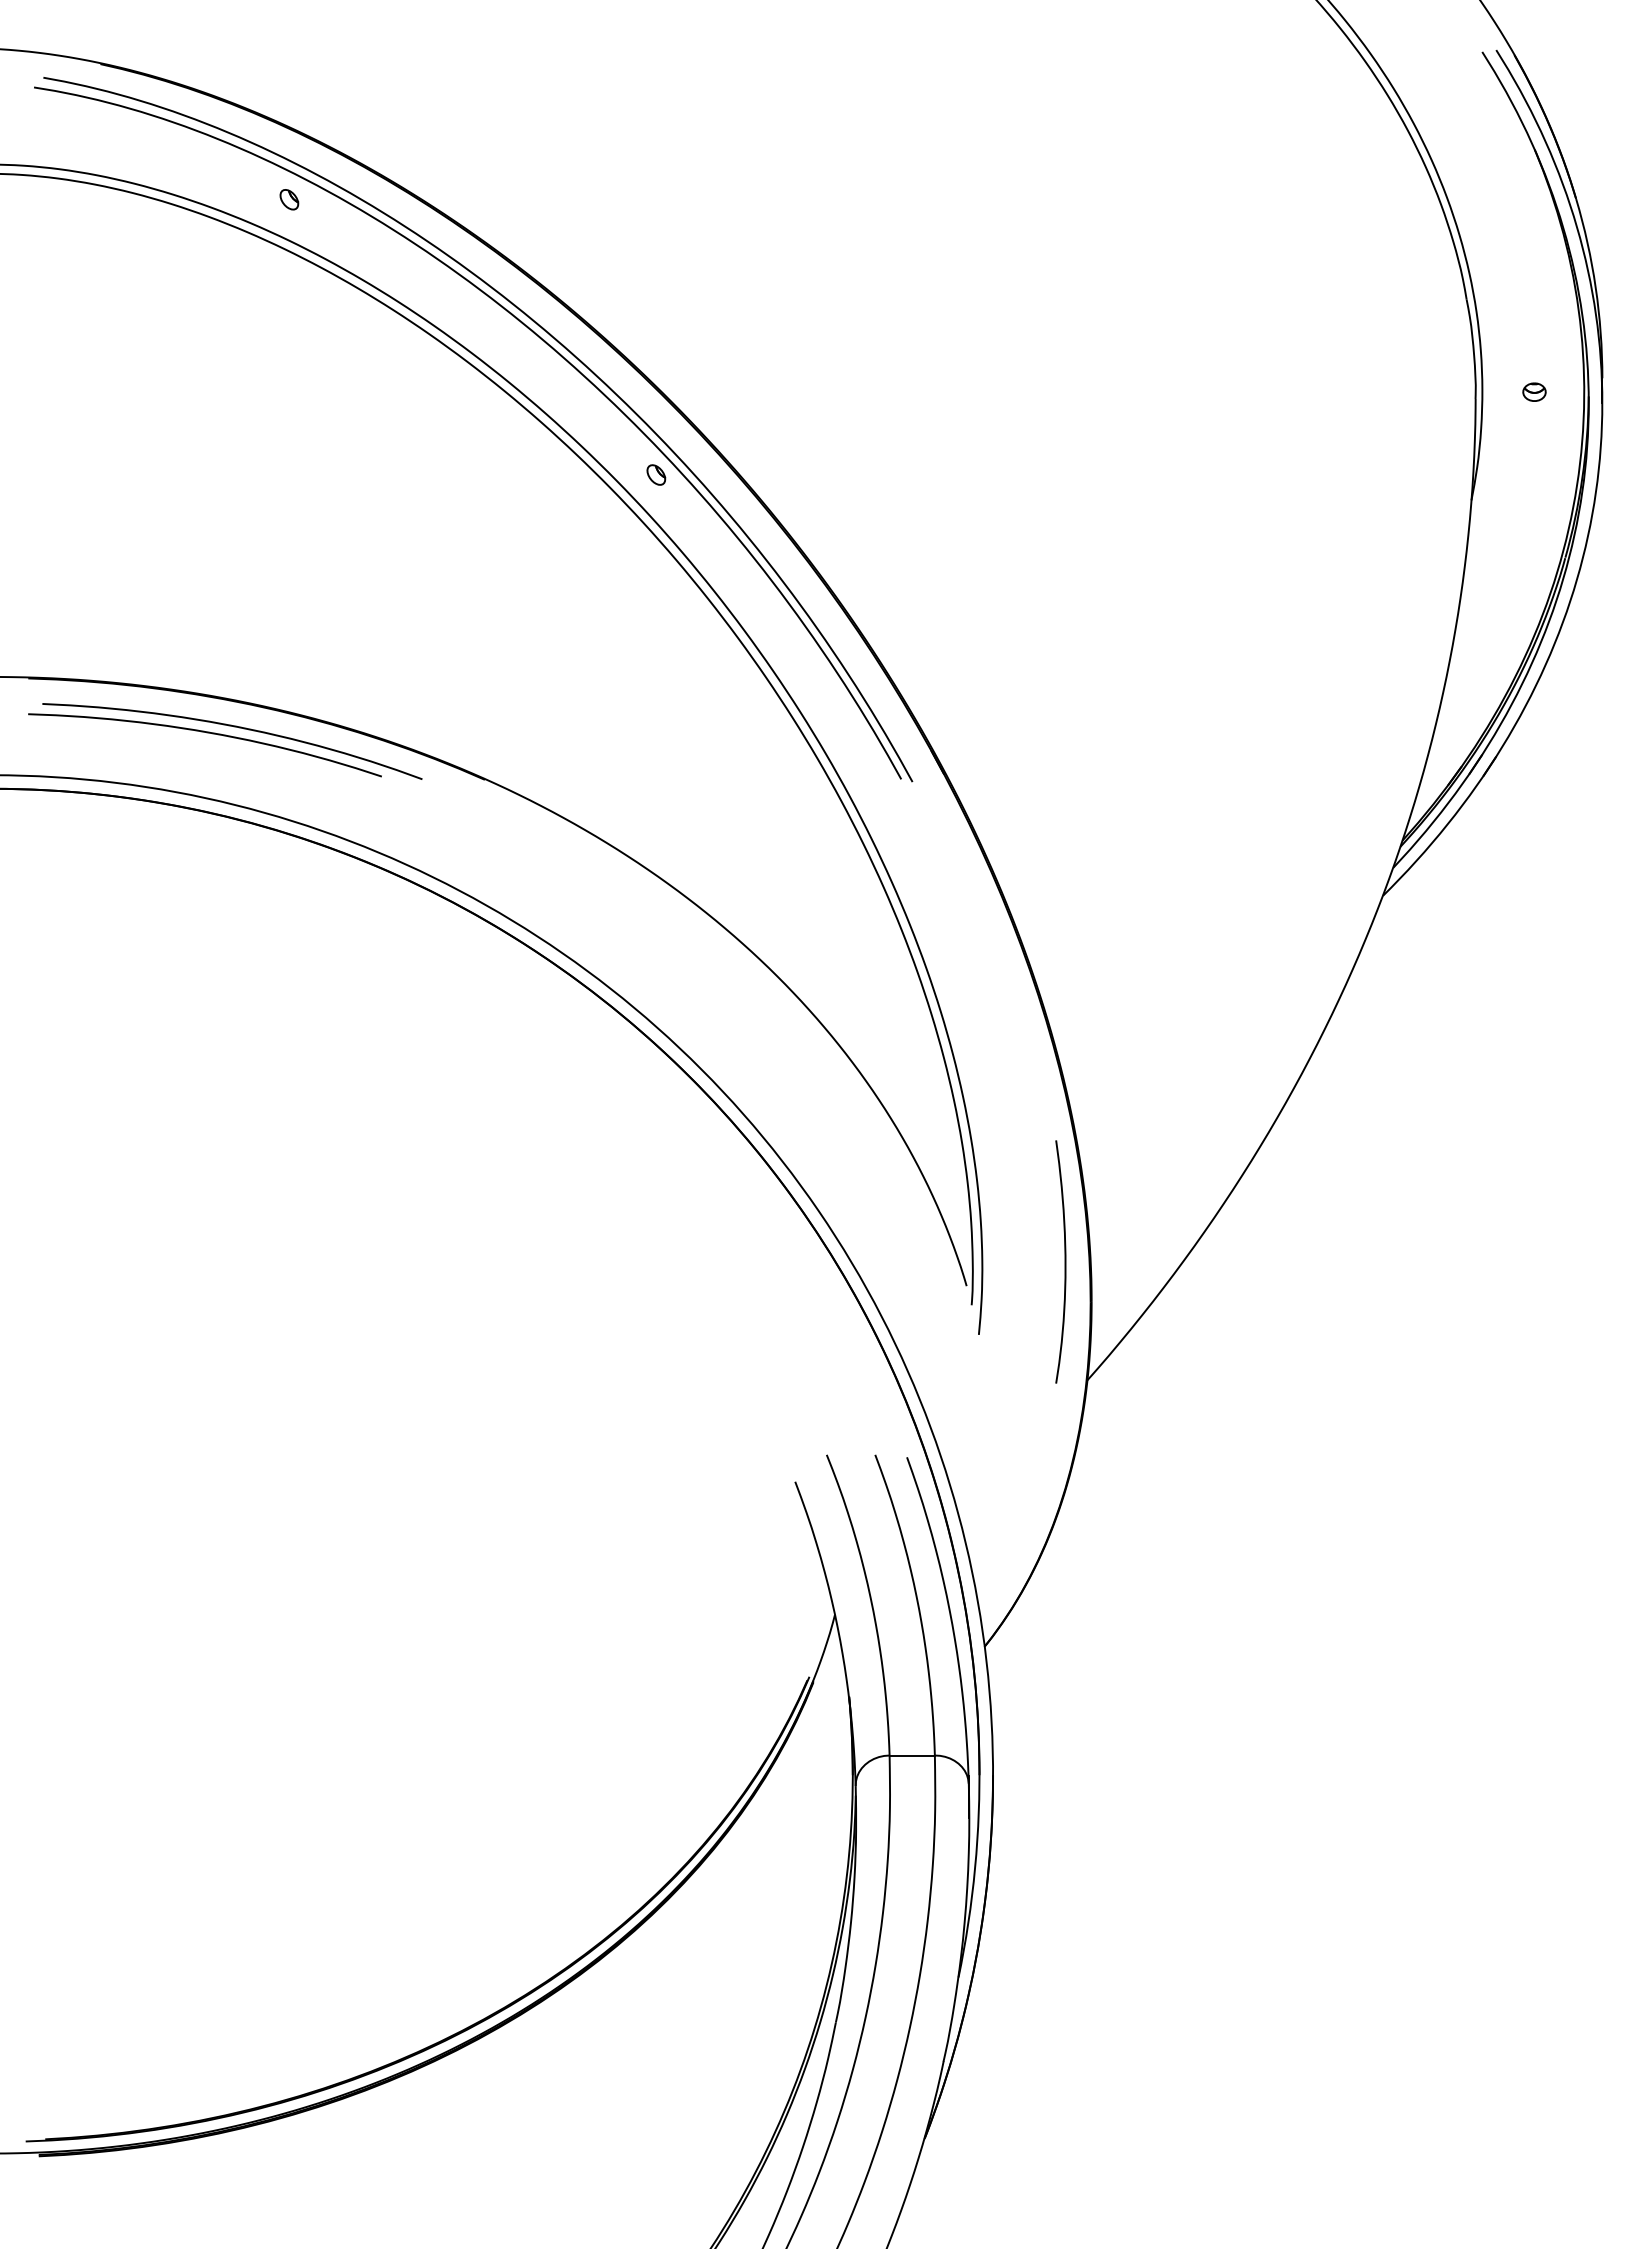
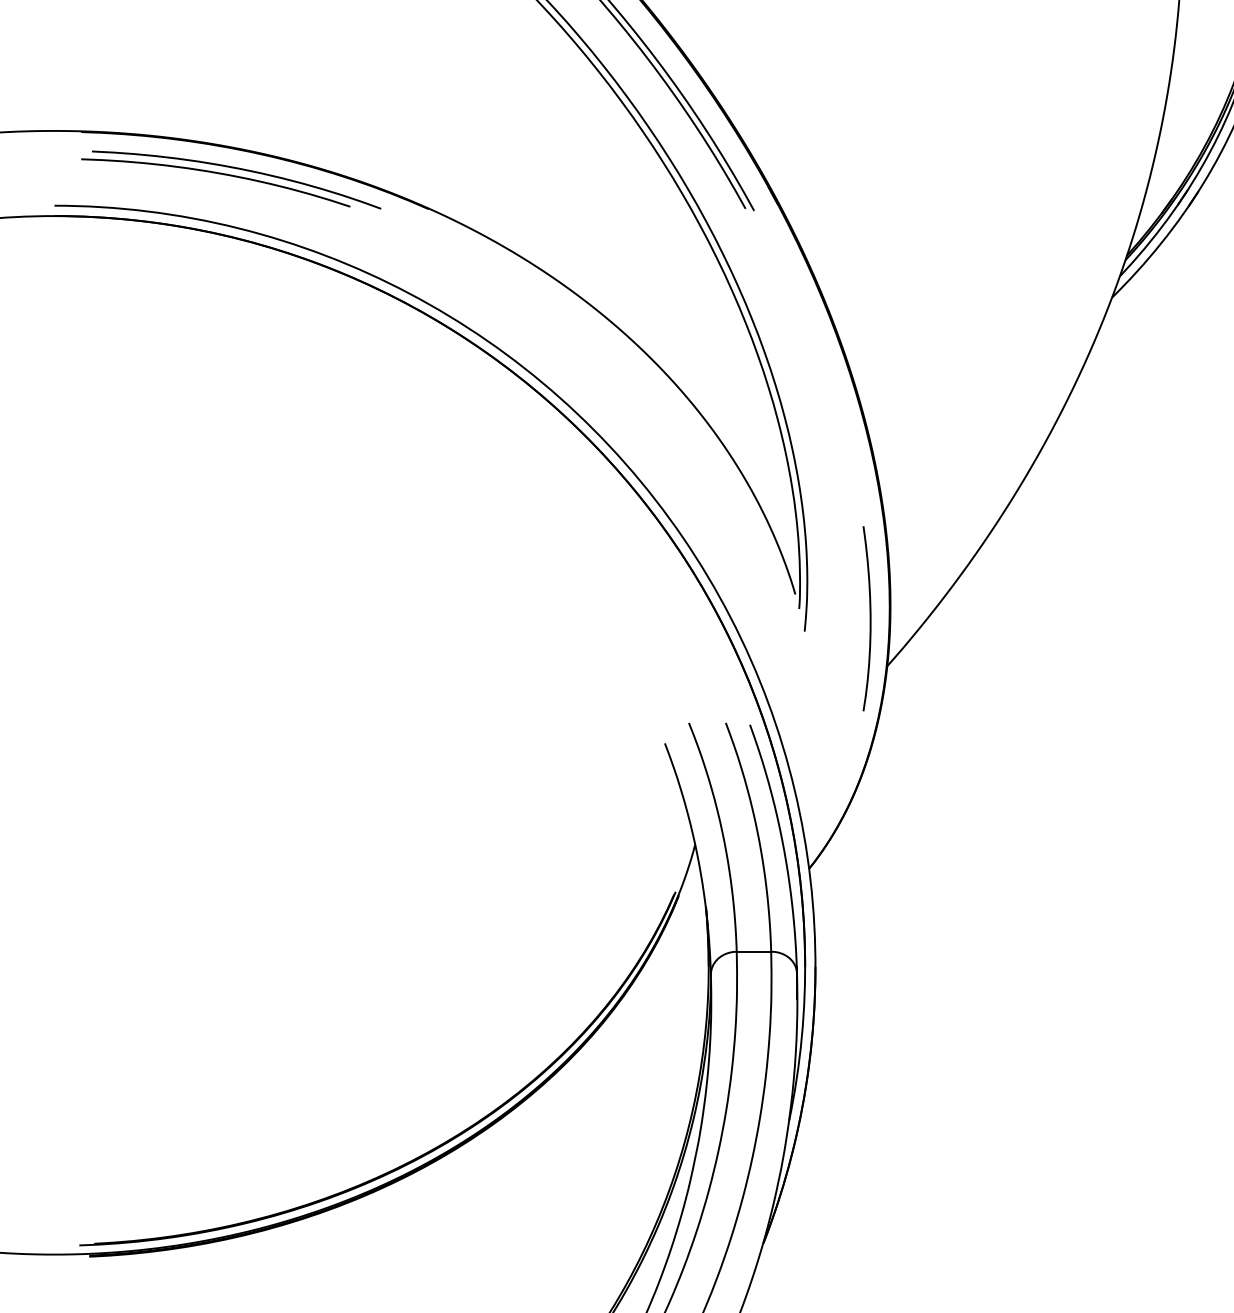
curve: (1064, 1261) -> (869, 618), moved

